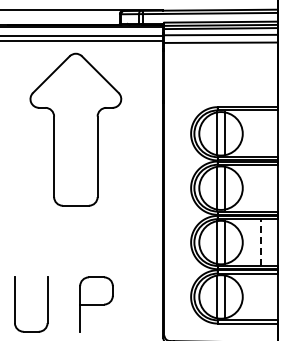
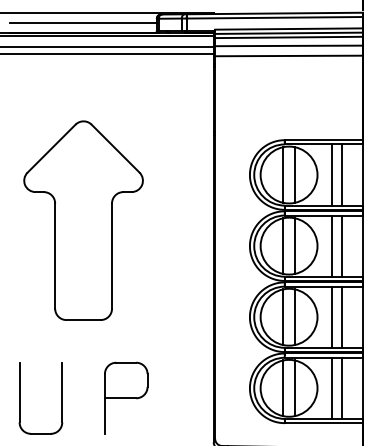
line: (63, 17) -> (83, 22), added
part: (75, 129) -> (83, 220), moved
line: (254, 133) -> (332, 174), added
line: (261, 133) -> (341, 174), added
line: (254, 187) -> (332, 245), added
line: (261, 187) -> (341, 245), added
line: (254, 242) -> (332, 317), added
line: (261, 242) -> (341, 317), dashed -> solid
line: (254, 296) -> (332, 387), added
line: (261, 296) -> (341, 387), added

